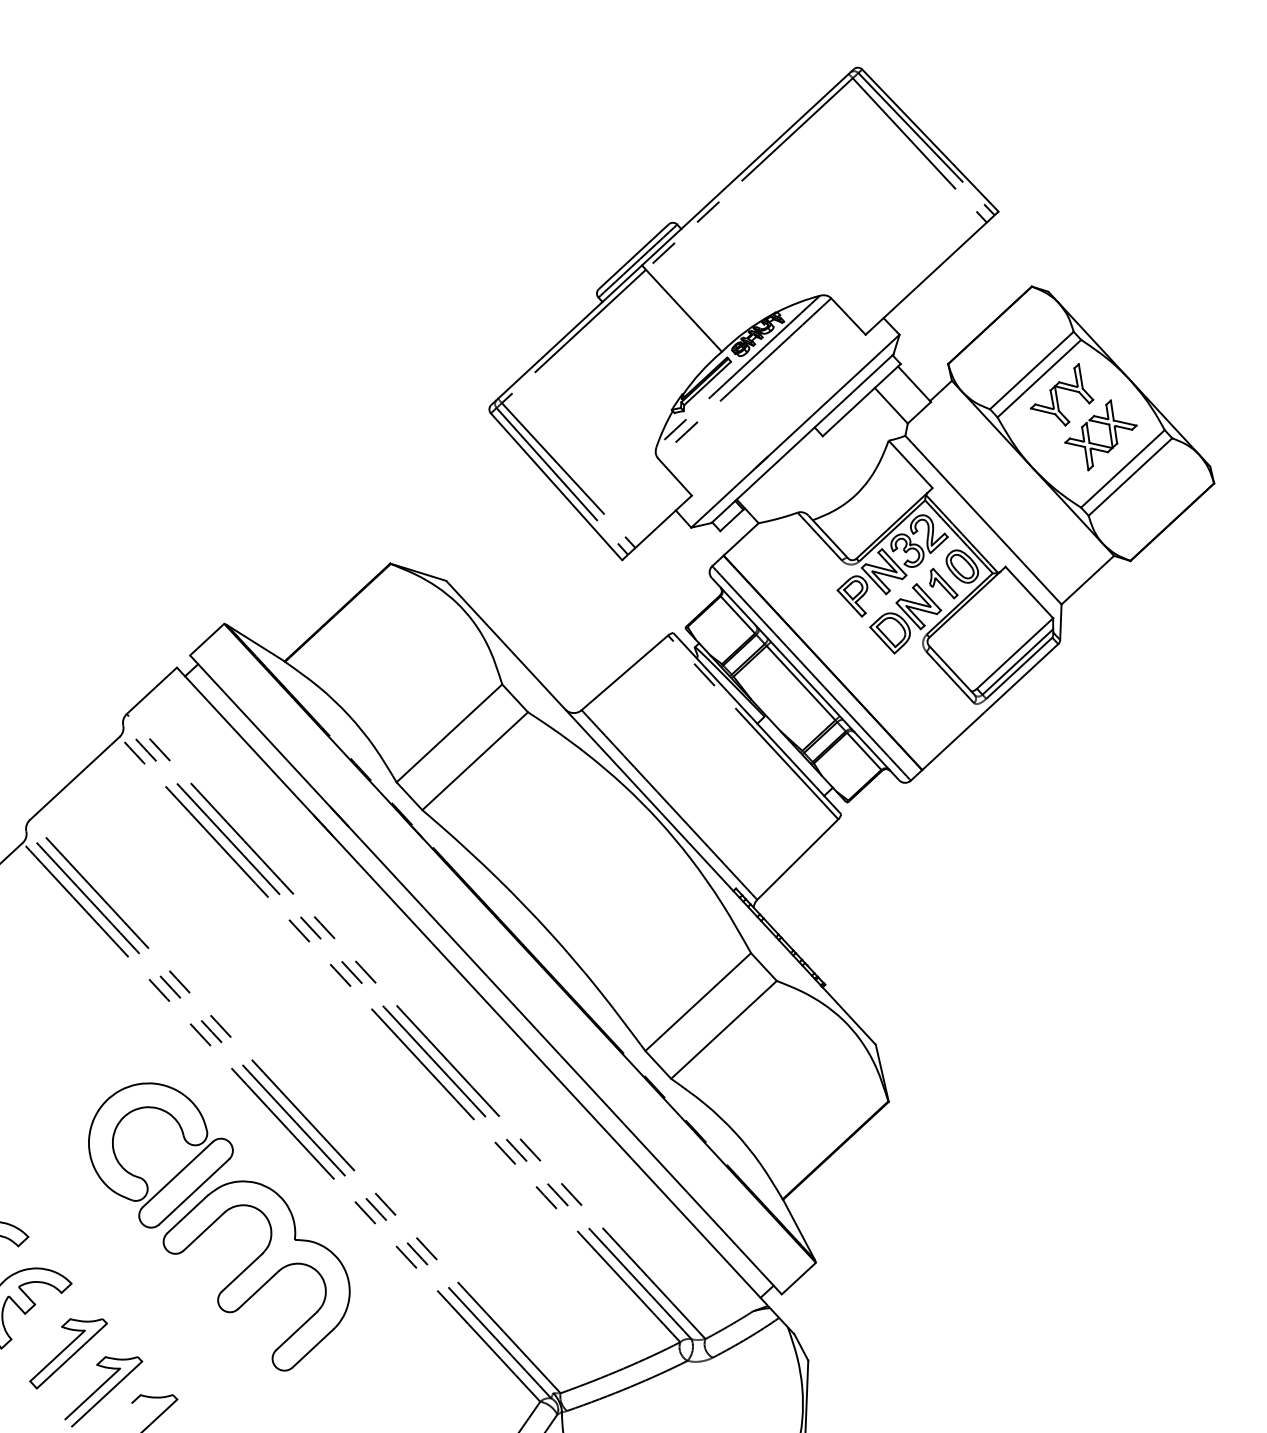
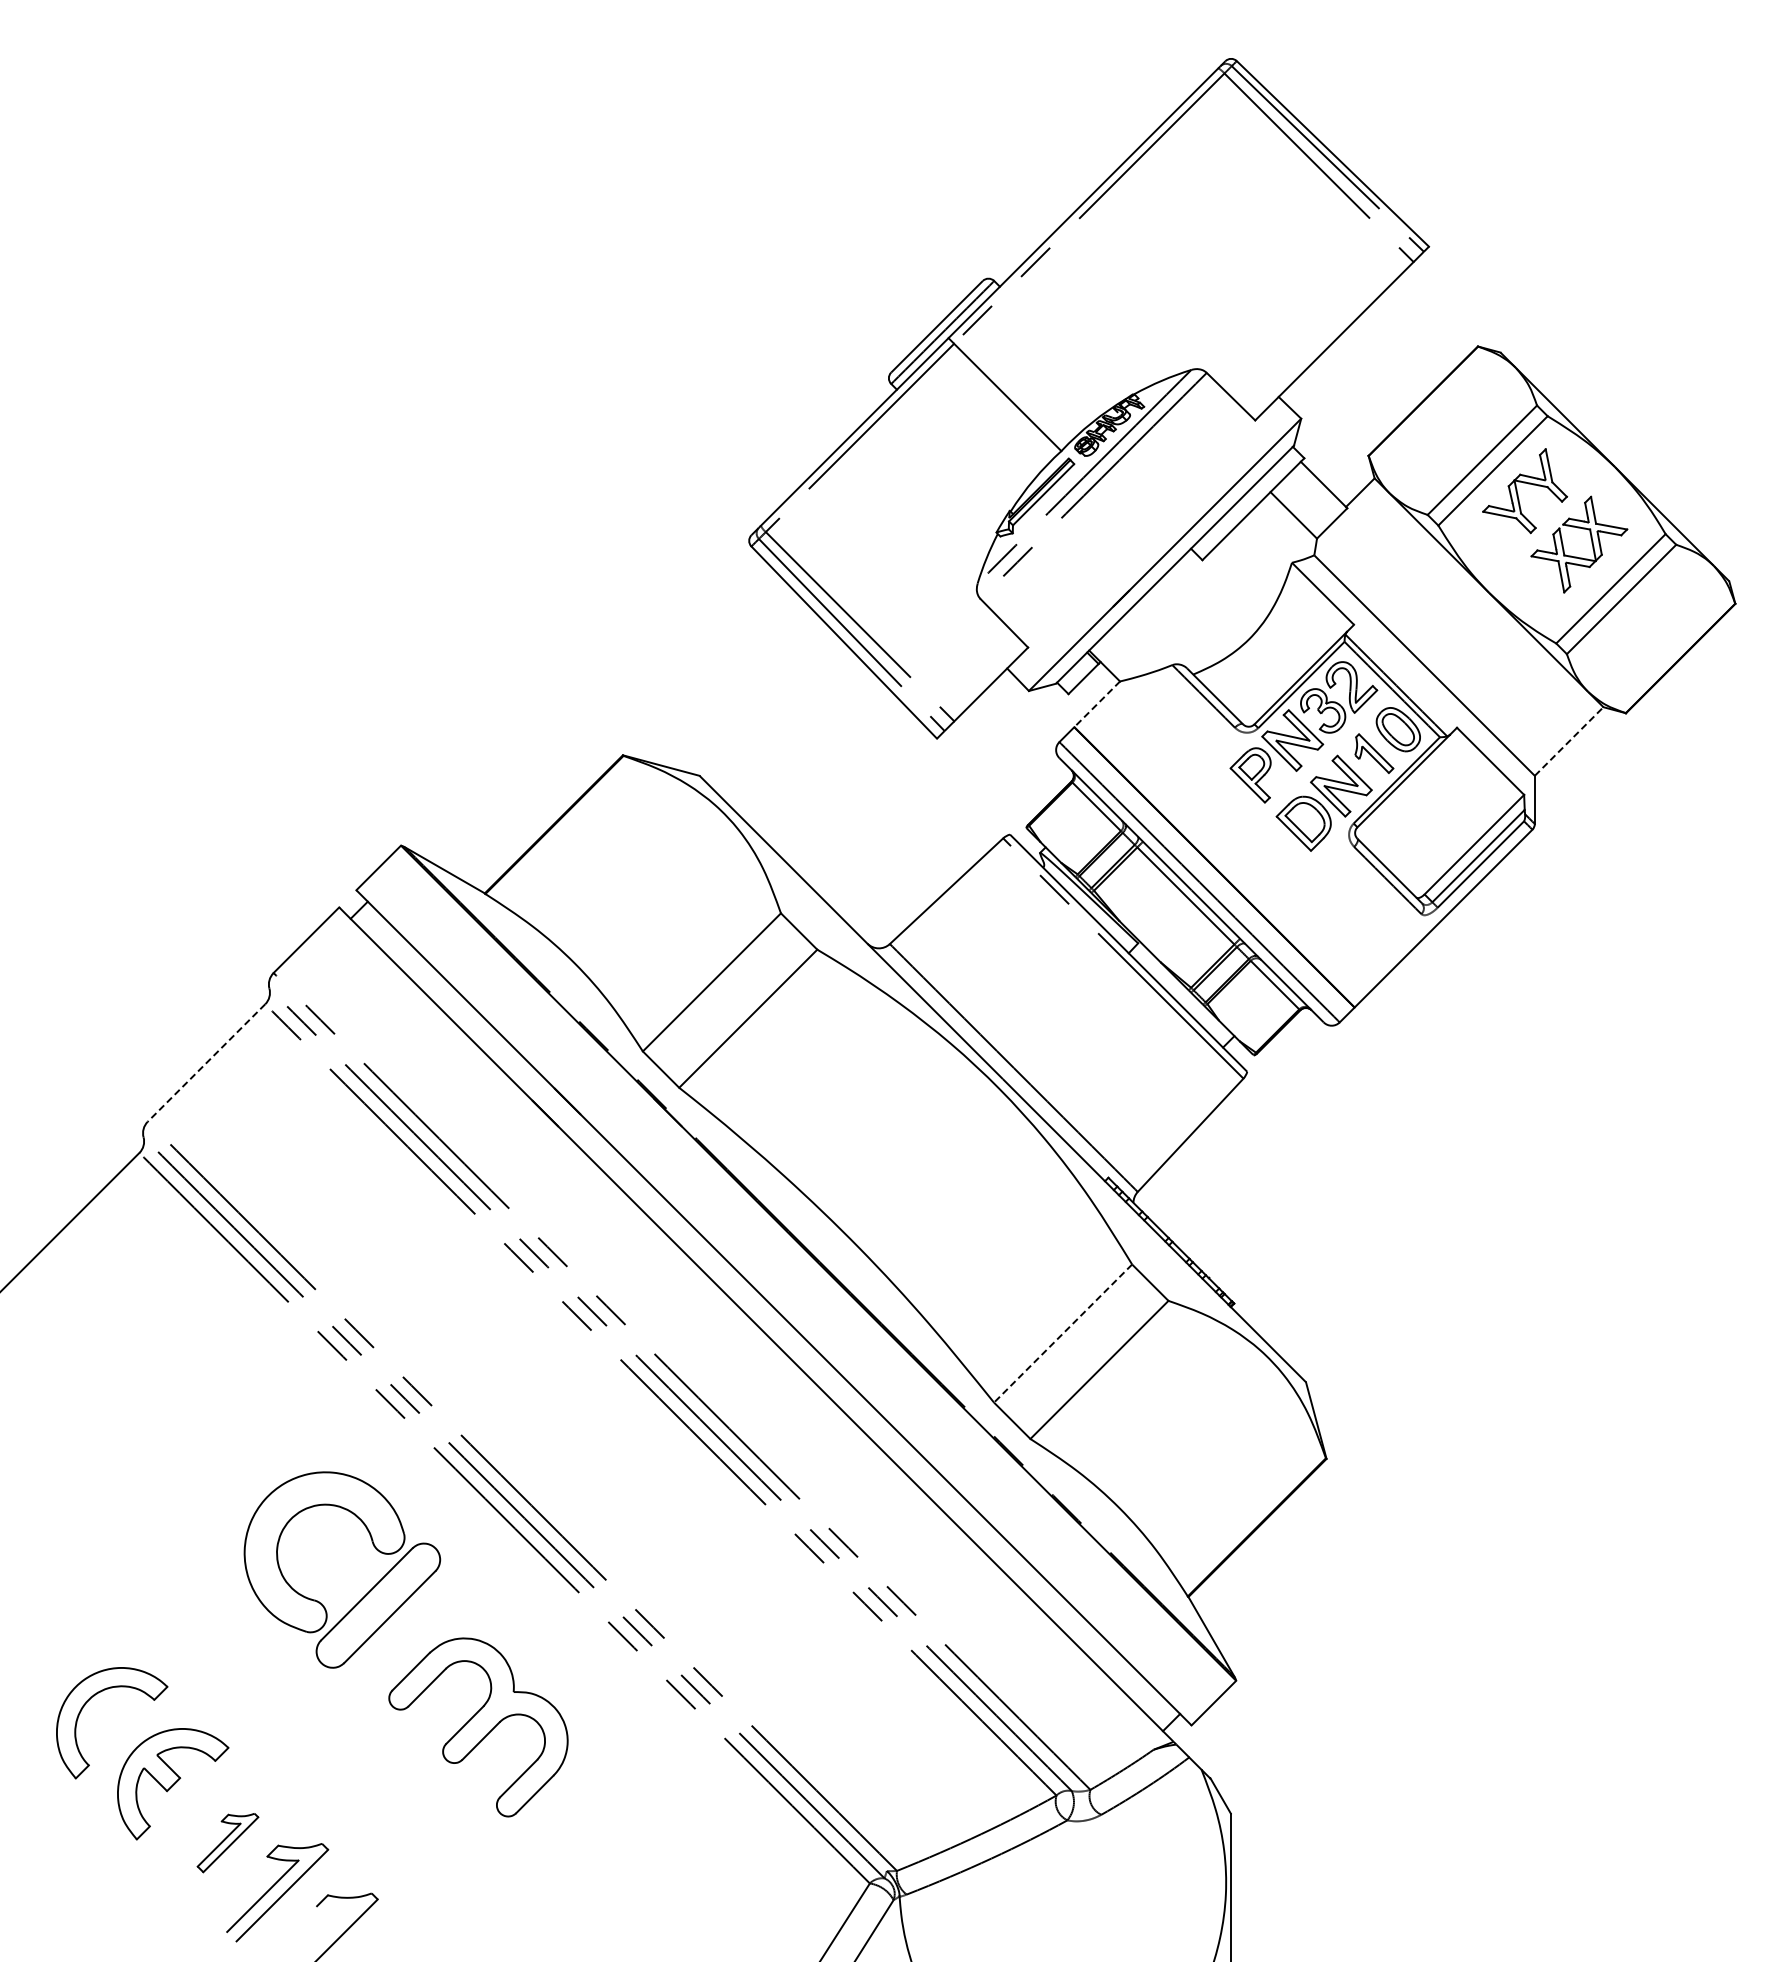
line: (740, 539) -> (1096, 704), solid -> dashed
line: (1088, 580) -> (1569, 741), solid -> dashed
line: (74, 778) -> (206, 1063), solid -> dashed
line: (698, 1002) -> (1063, 1333), solid -> dashed
part: (256, 1275) -> (478, 1727), size x0.7
part: (68, 1353) -> (227, 1842), size x0.6

